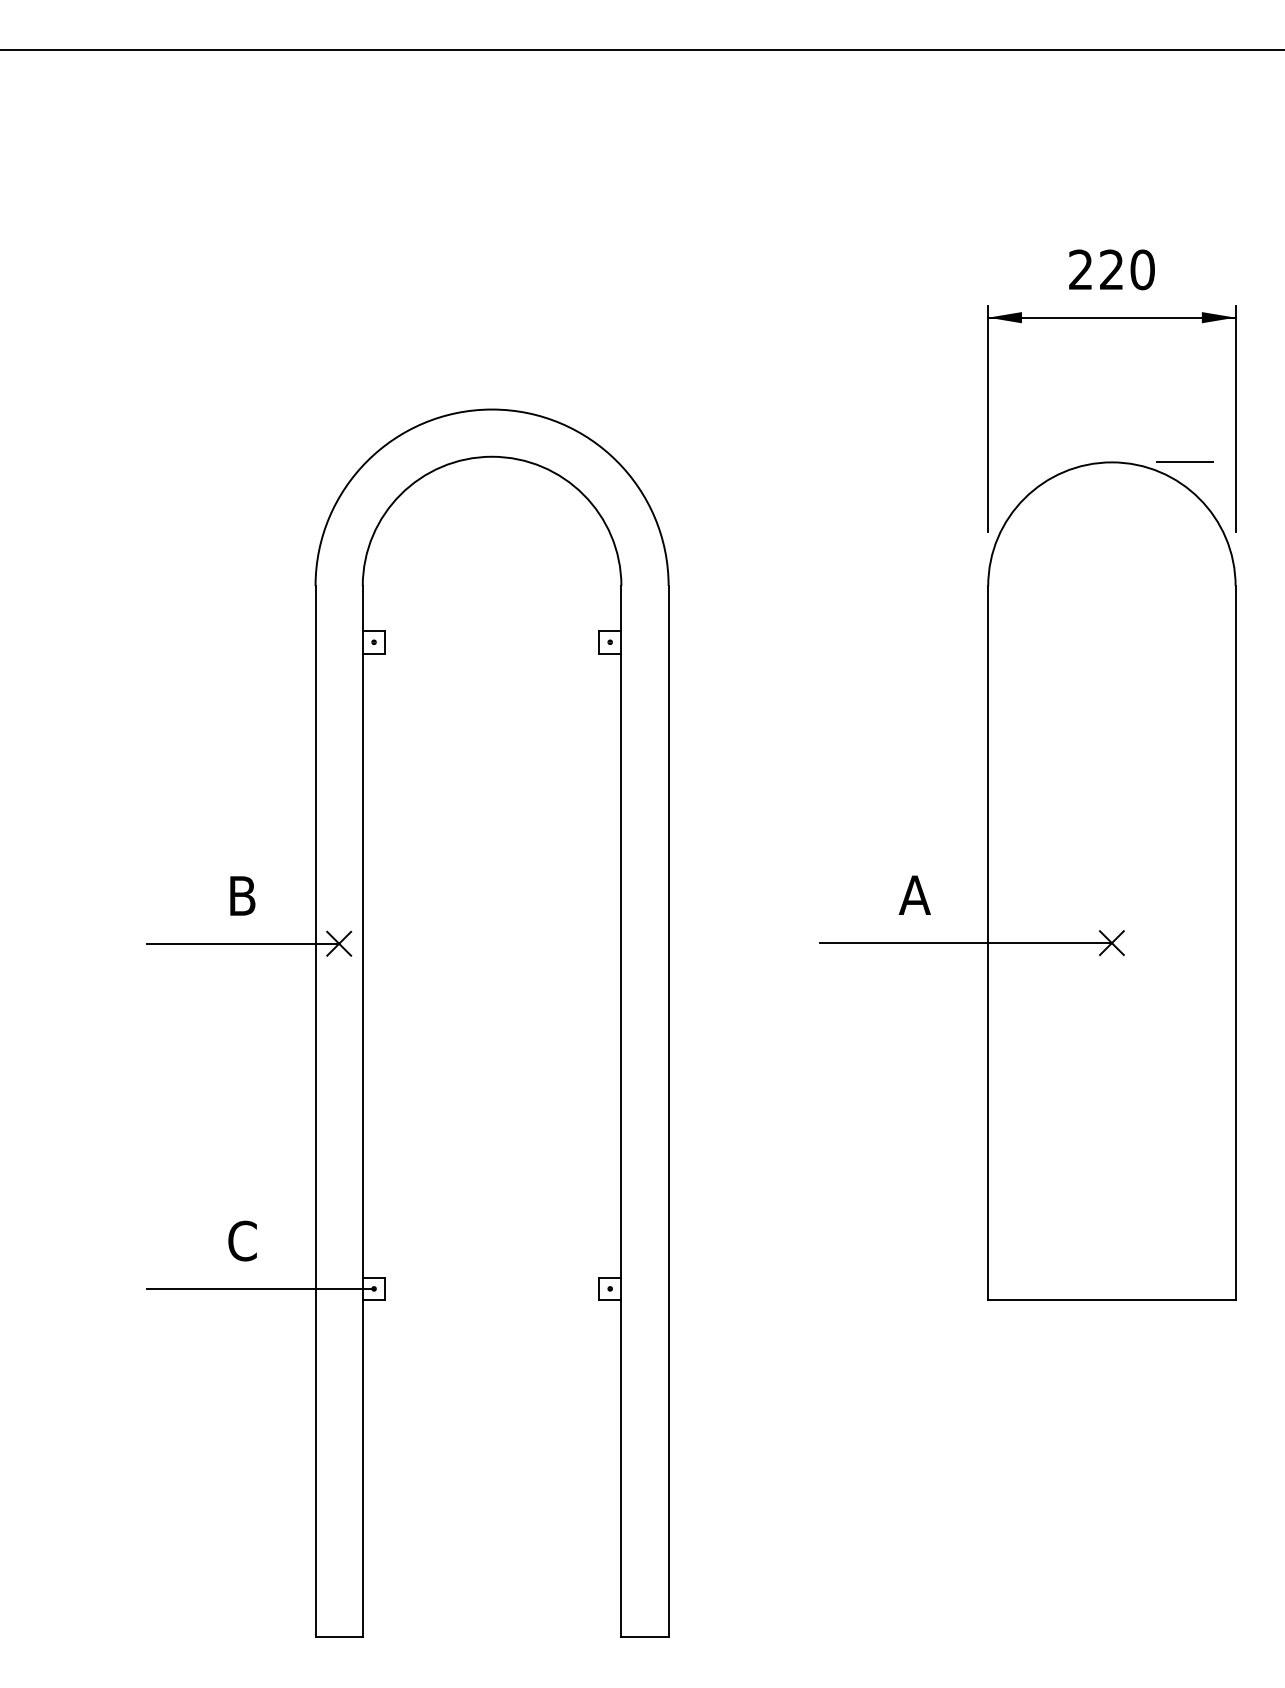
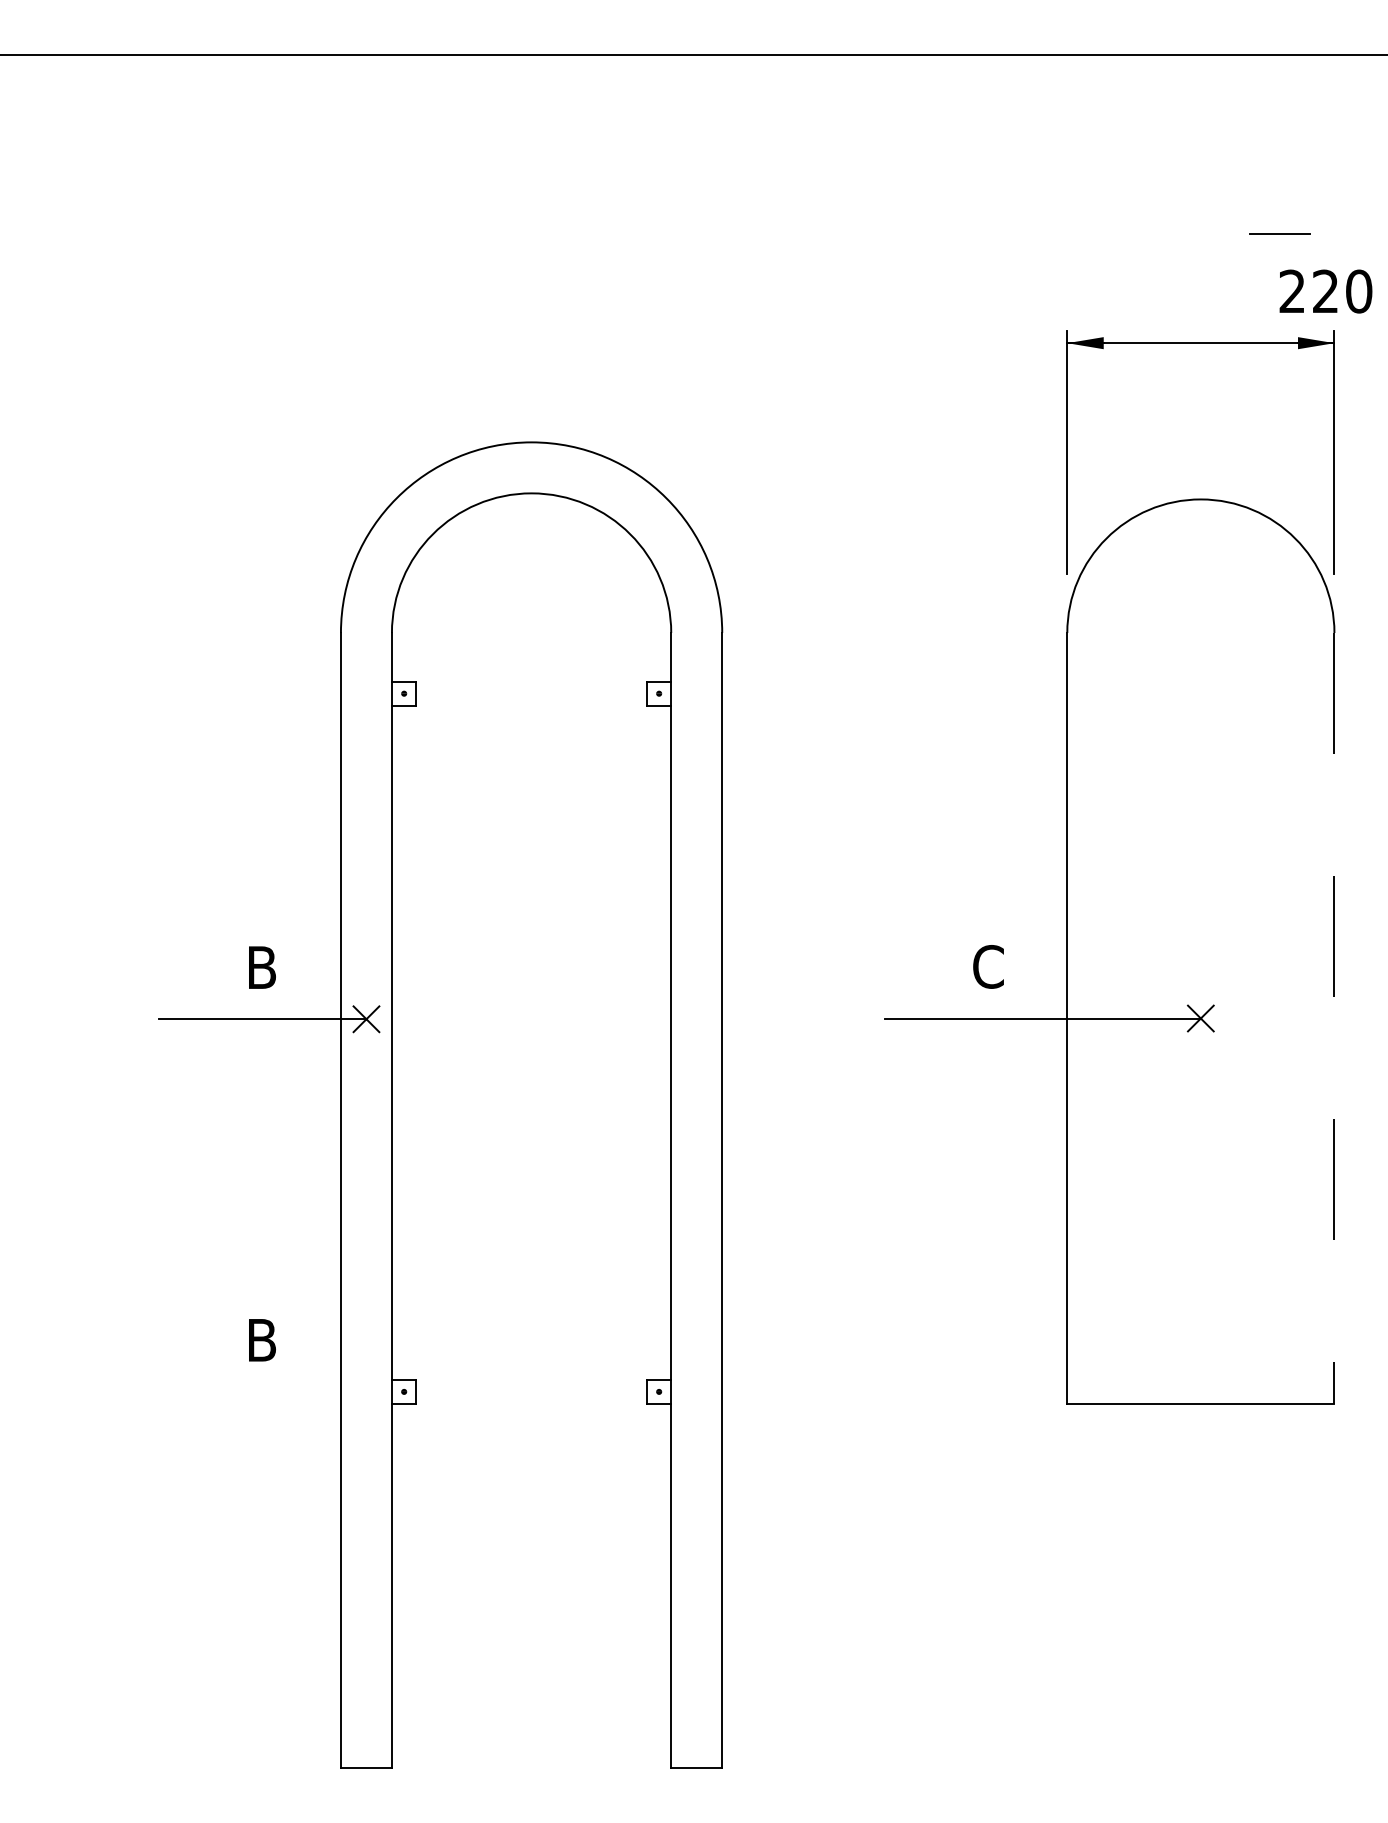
text: (1111, 269) -> (1325, 291), moved
line: (1184, 461) -> (1279, 233), moved
text: (914, 894) -> (987, 966), A -> C
line: (1235, 943) -> (1334, 1018), solid -> dashed
text: (241, 1241) -> (261, 1340), C -> B
line: (260, 1288) -> (281, 1391), removed

